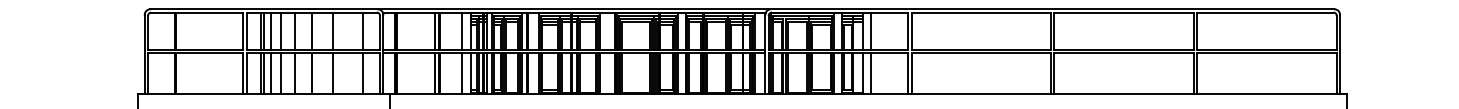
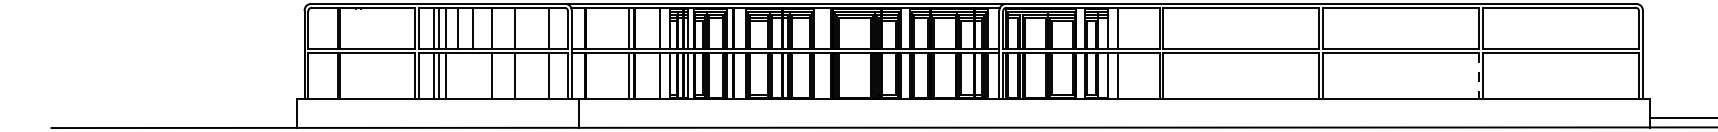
line: (281, 73) -> (457, 75), removed
line: (294, 73) -> (472, 75), removed
line: (1193, 74) -> (1478, 76), solid -> dashed

